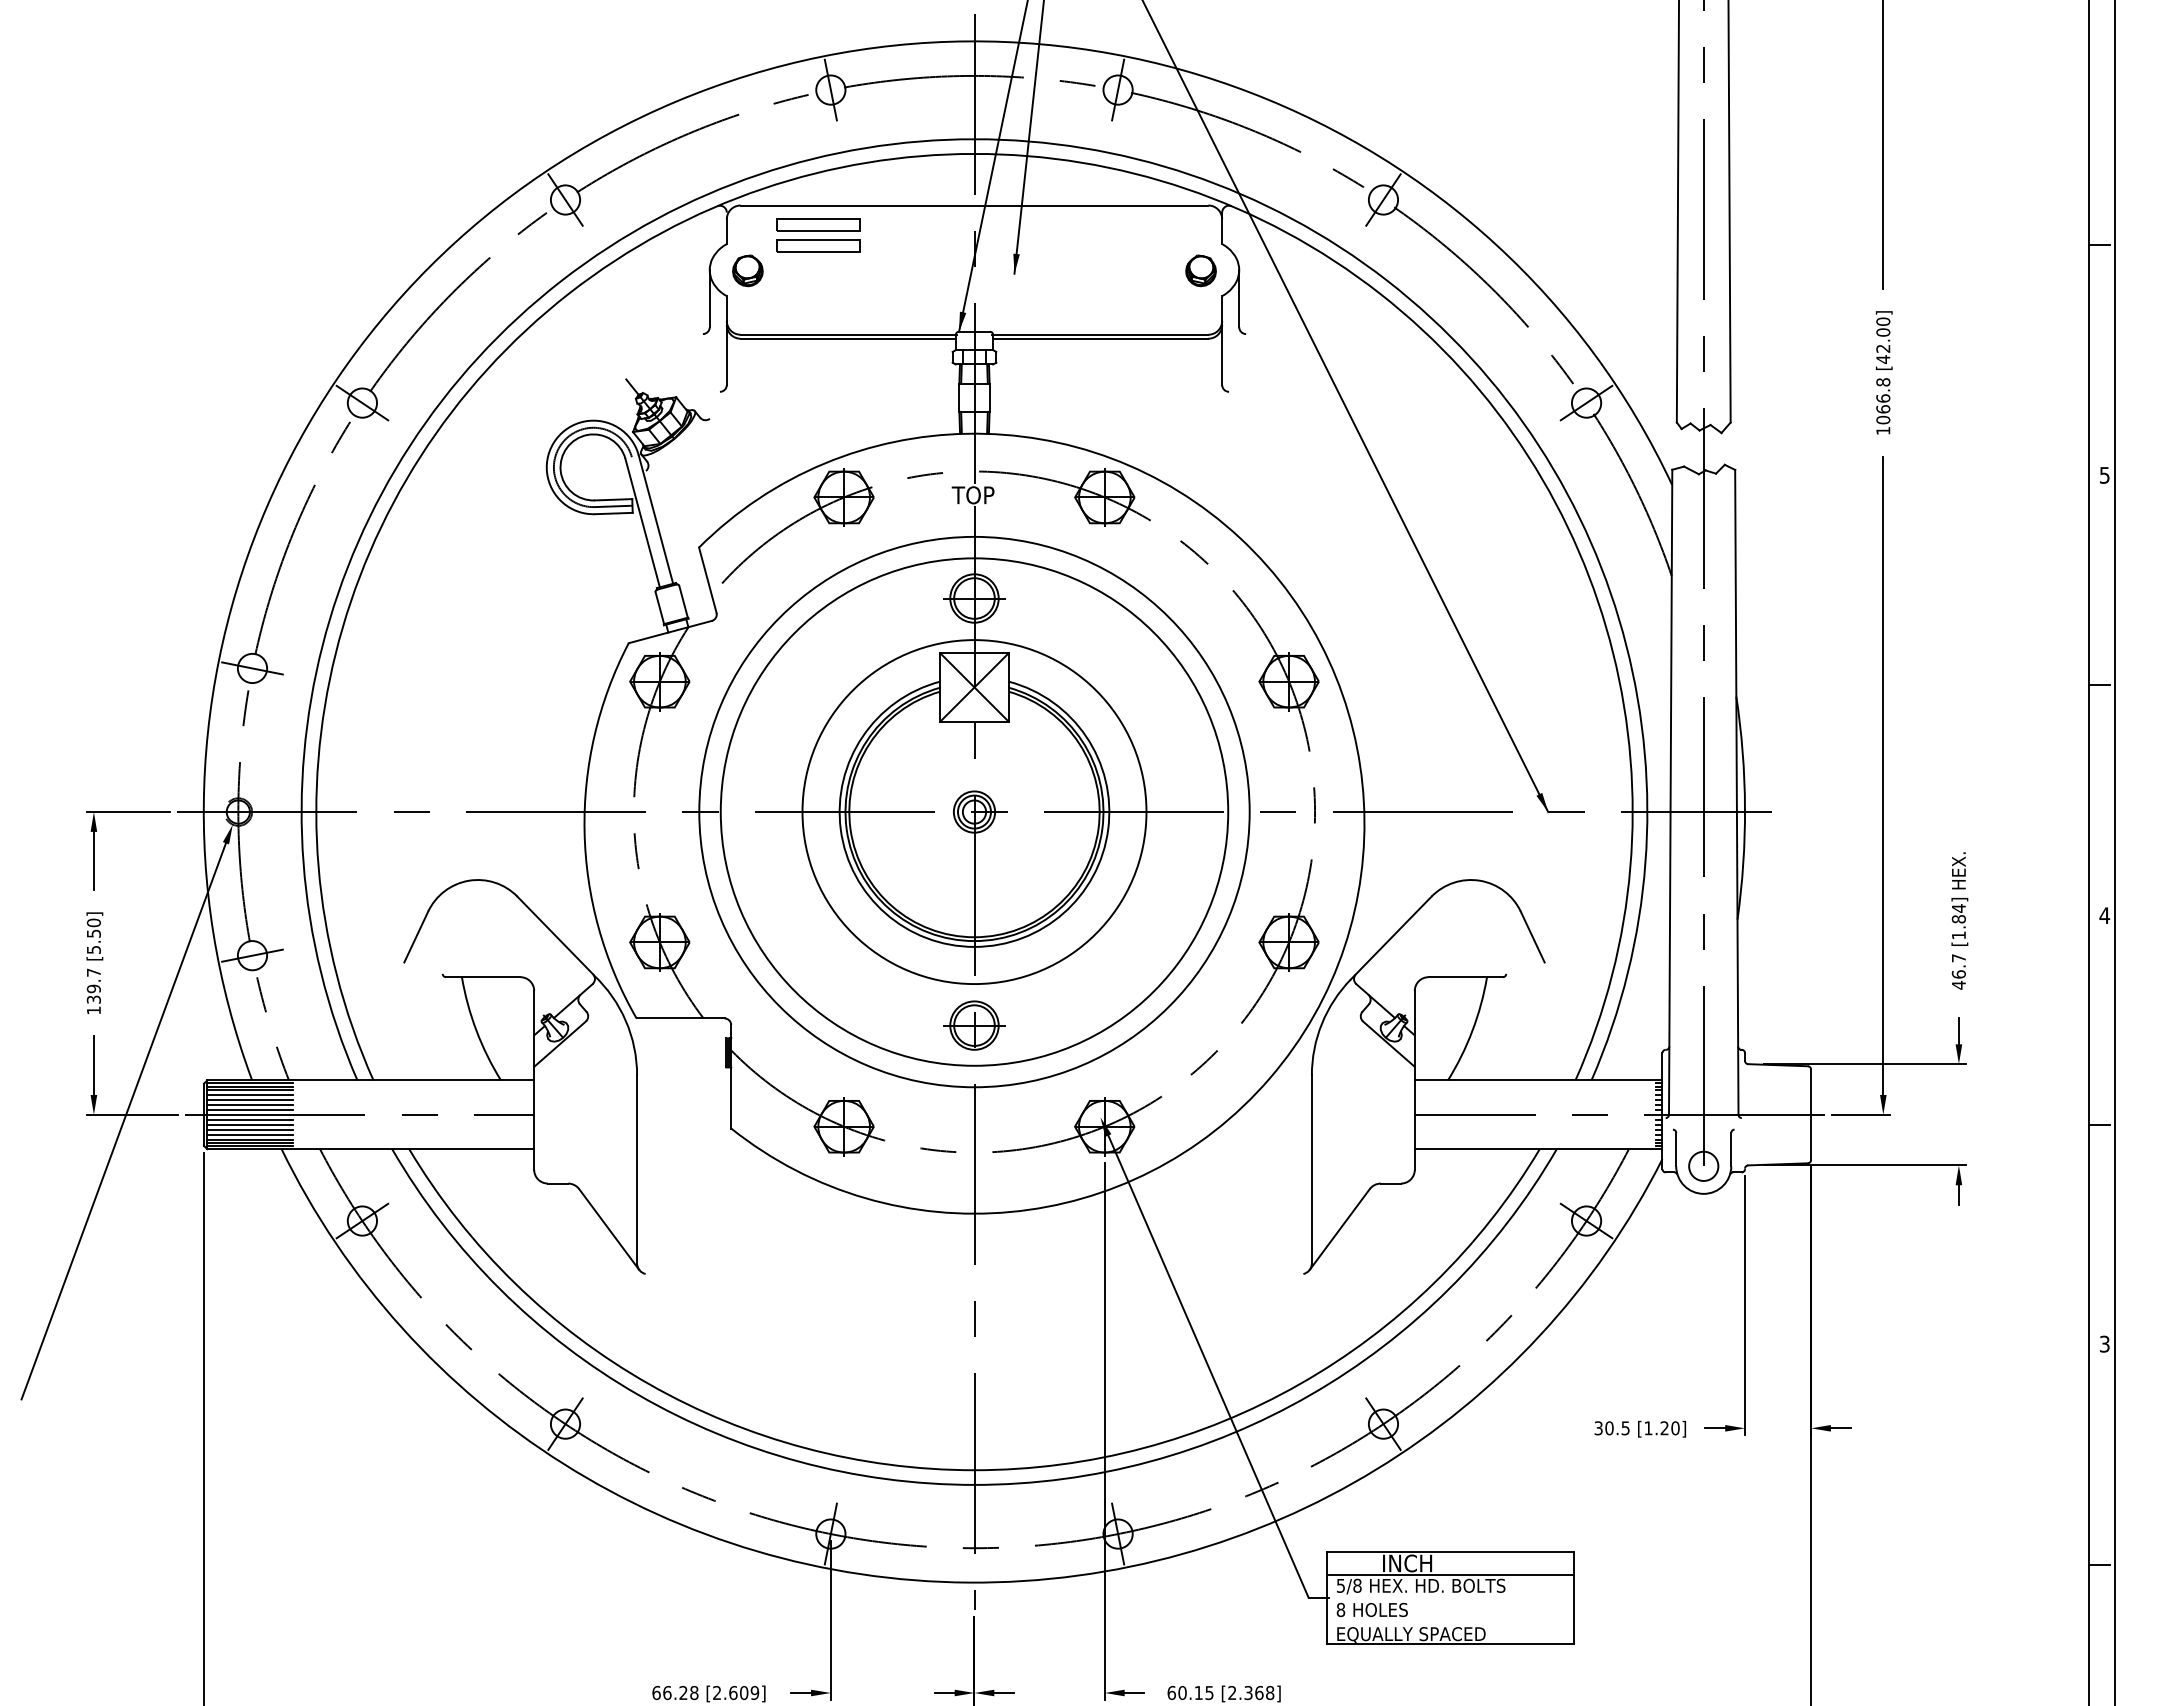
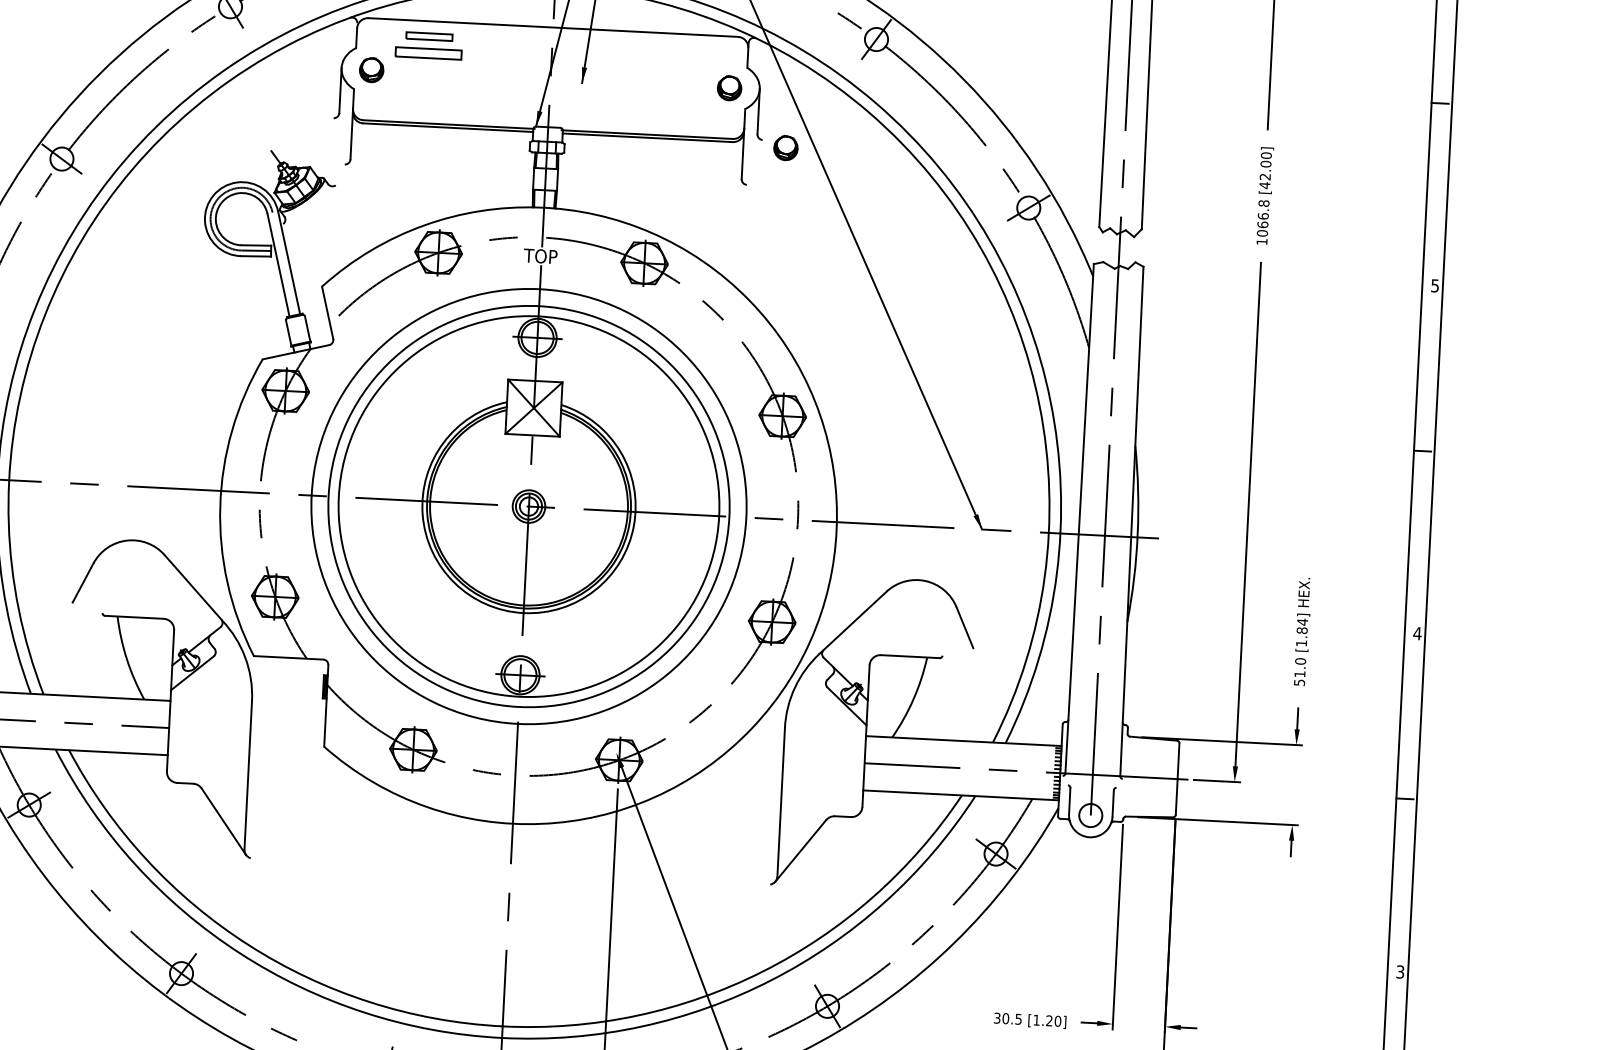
part: (818, 224) -> (429, 36), size x0.7
part: (1275, 342) -> (785, 147), added
circle: (974, 812) -> (529, 506), size x1.4
text: (1958, 971) -> (1299, 671), 46.7 -> 51.0

